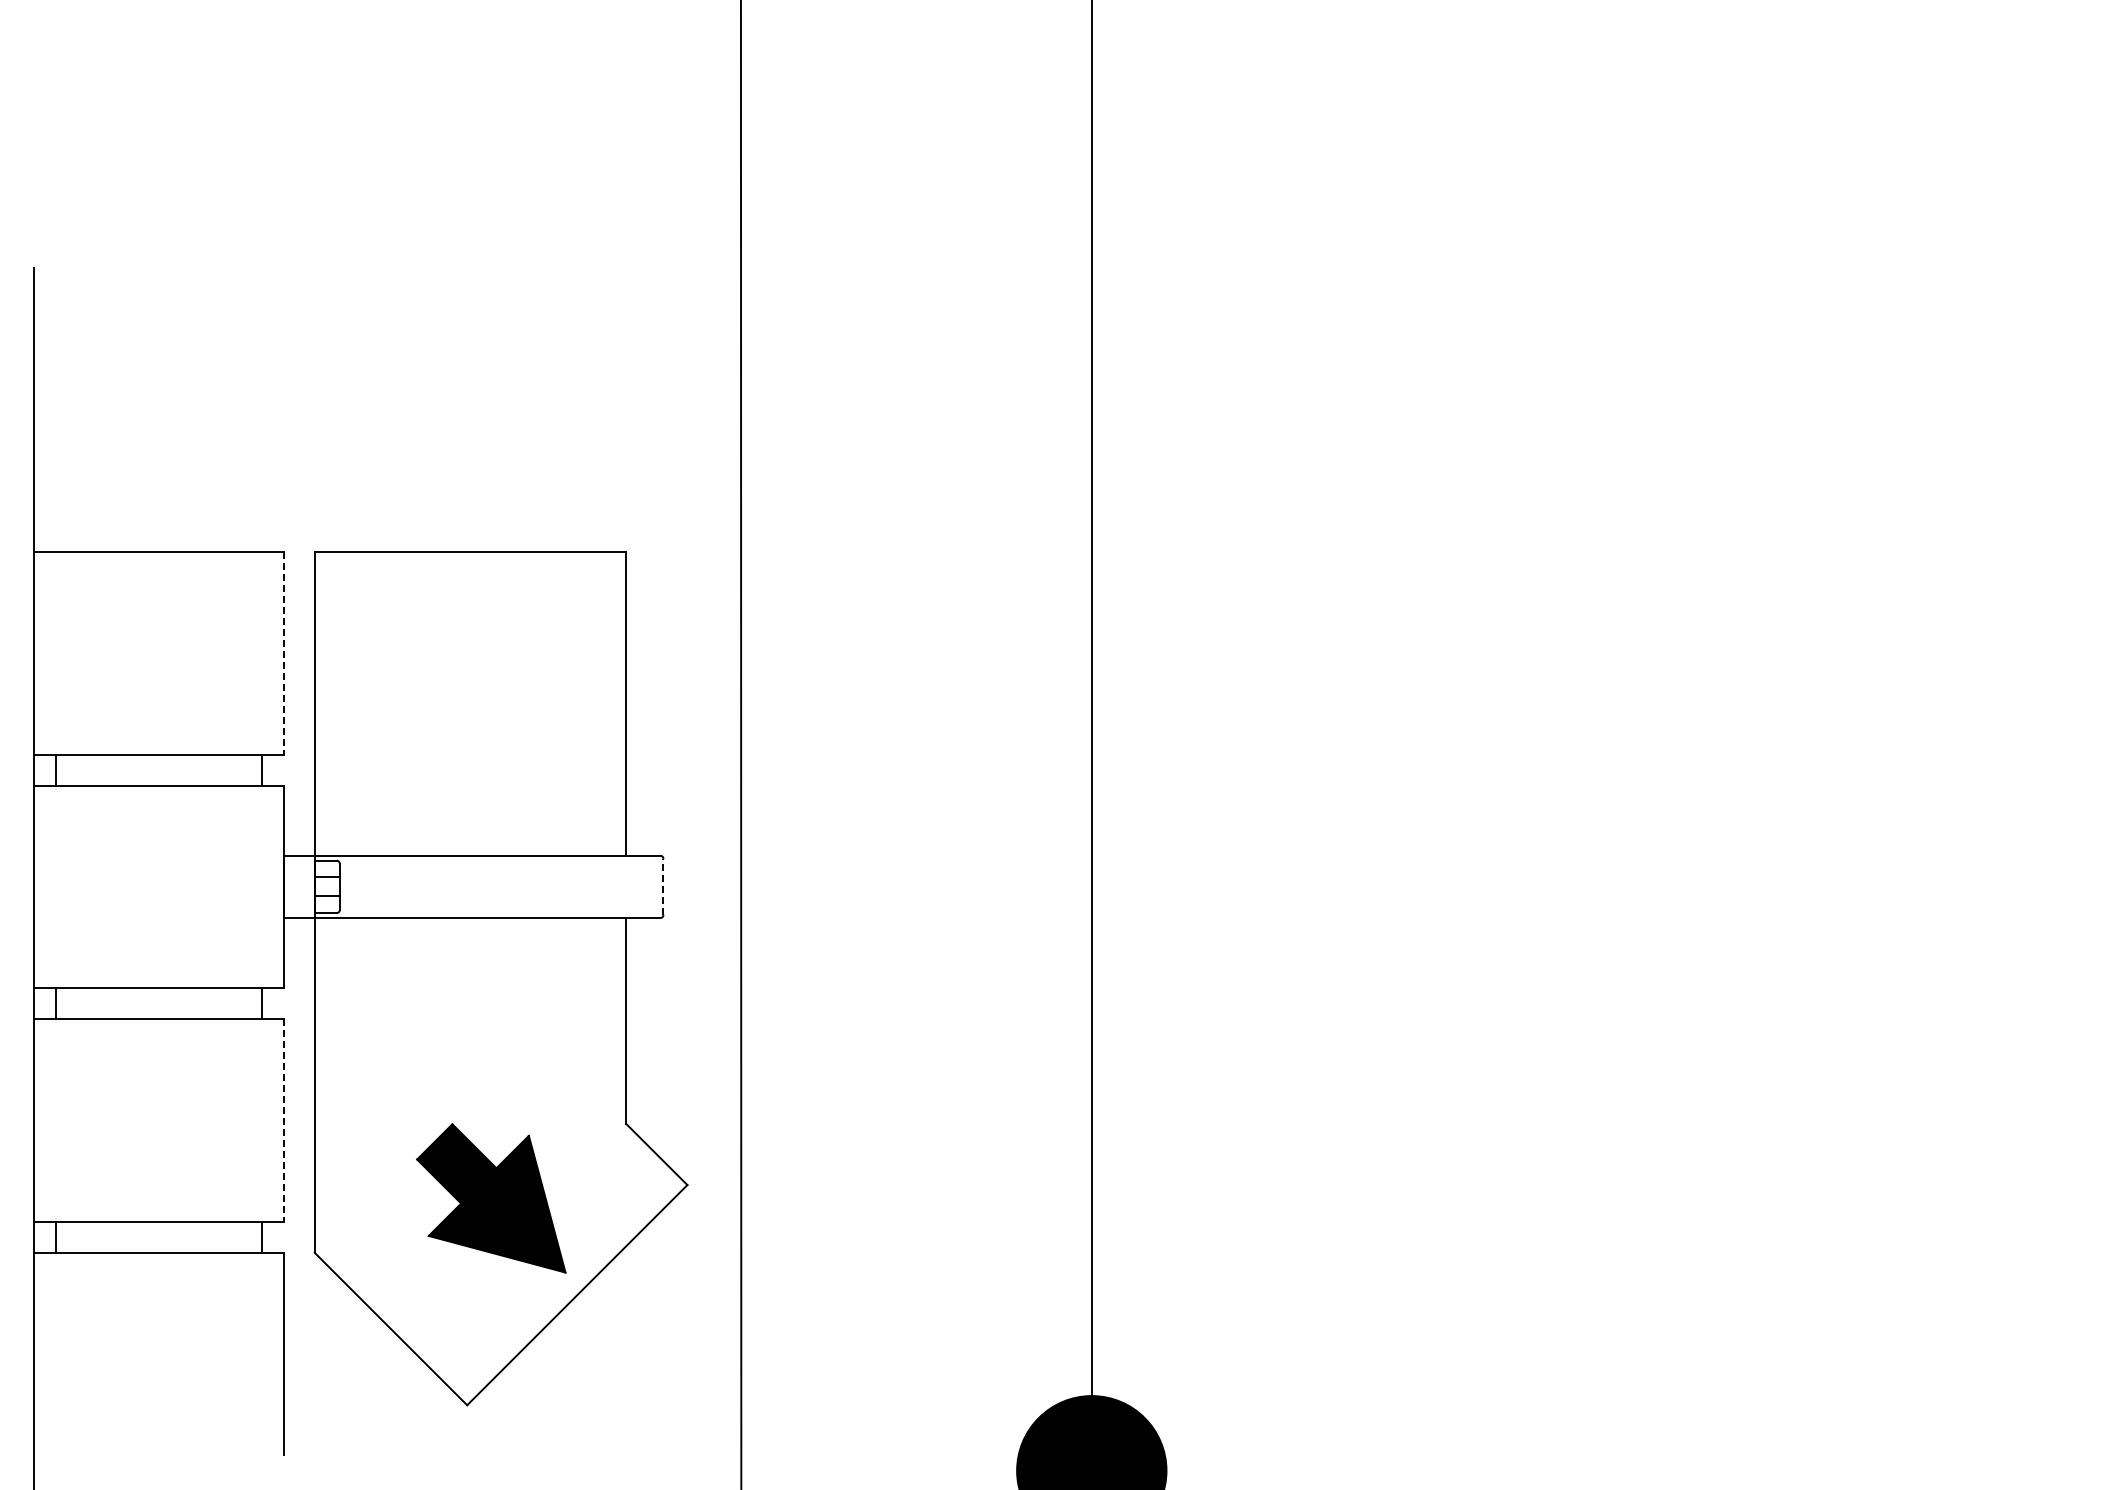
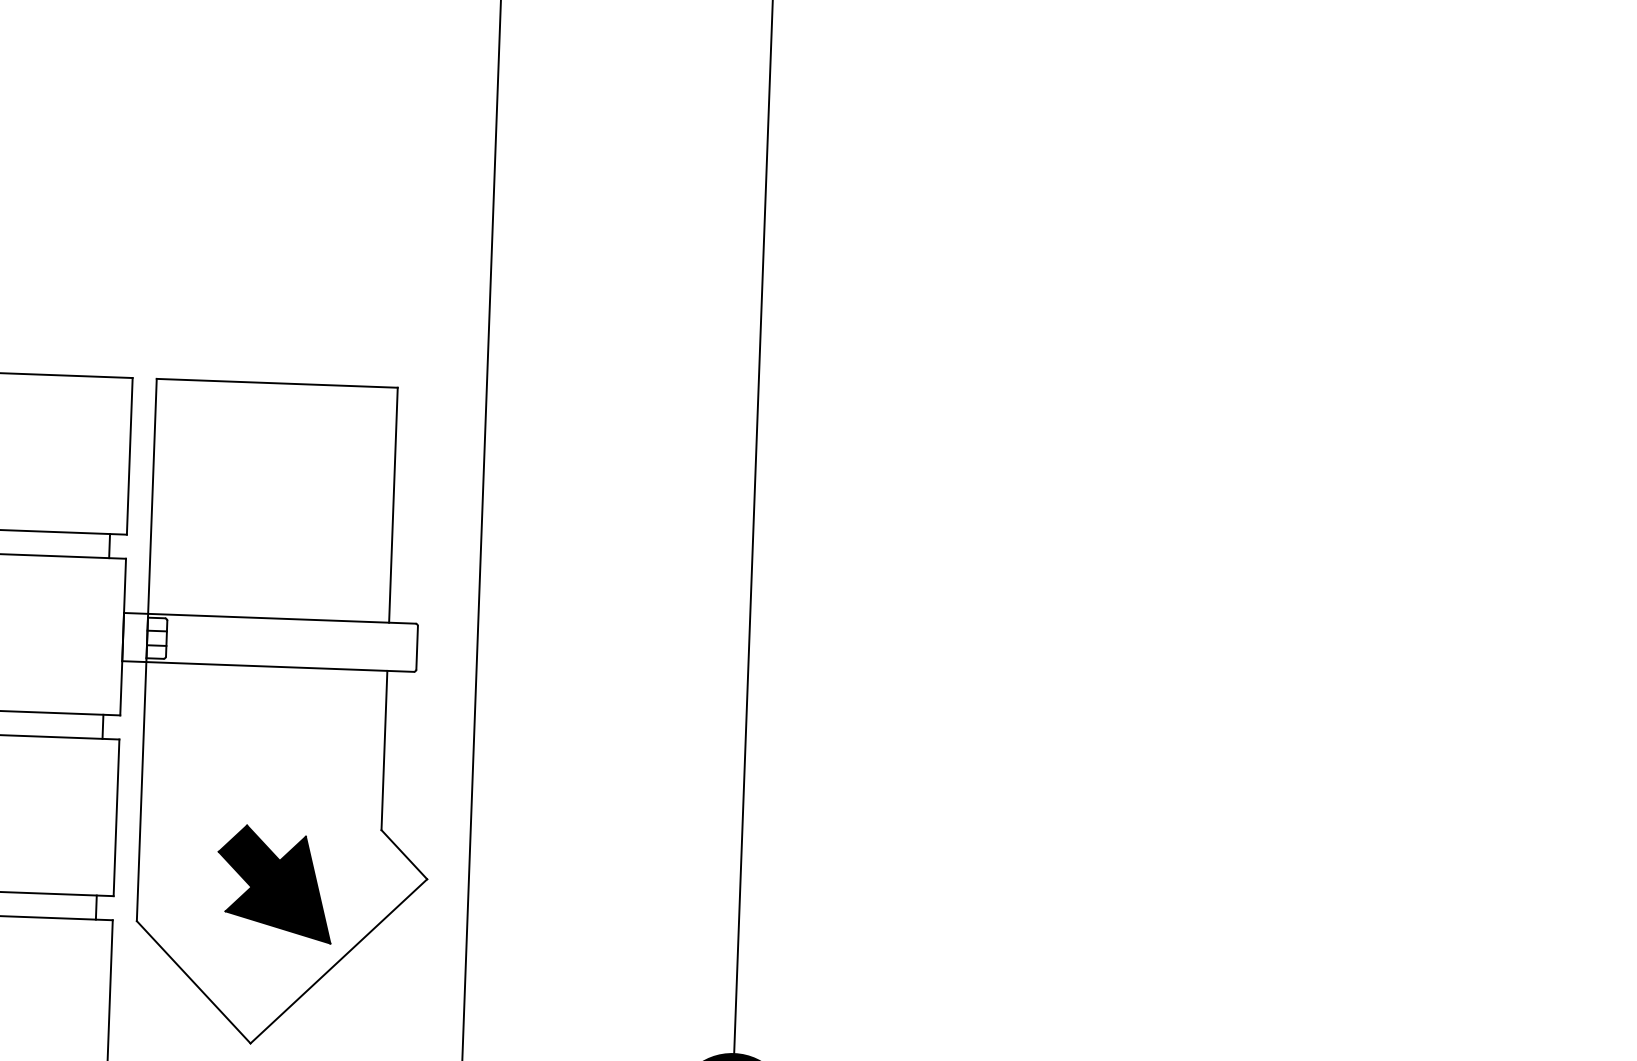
line: (283, 653) -> (129, 456), dashed -> solid
line: (663, 886) -> (417, 647), dashed -> solid
line: (283, 1120) -> (116, 817), dashed -> solid

